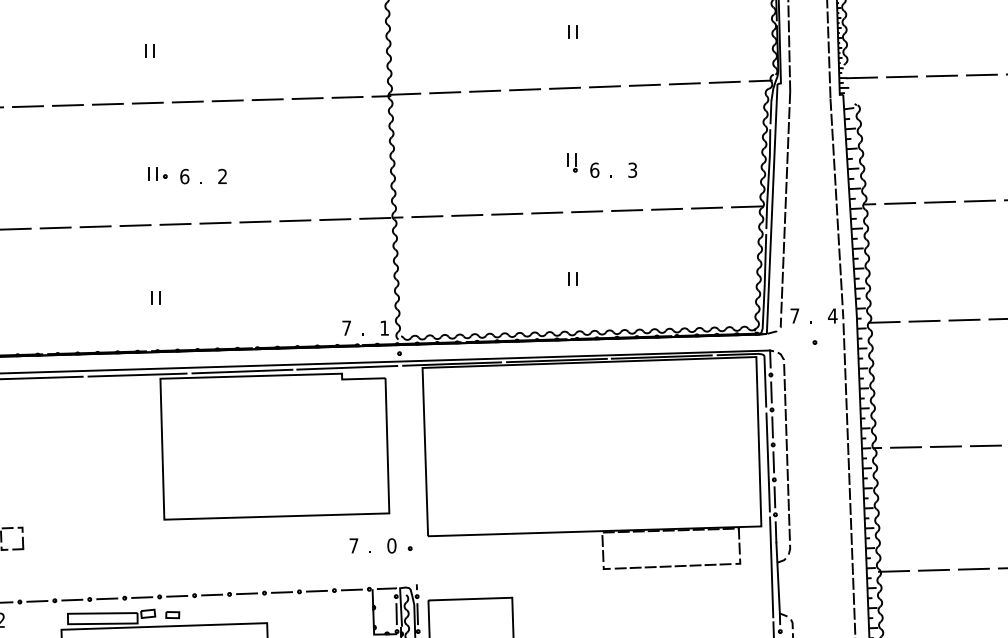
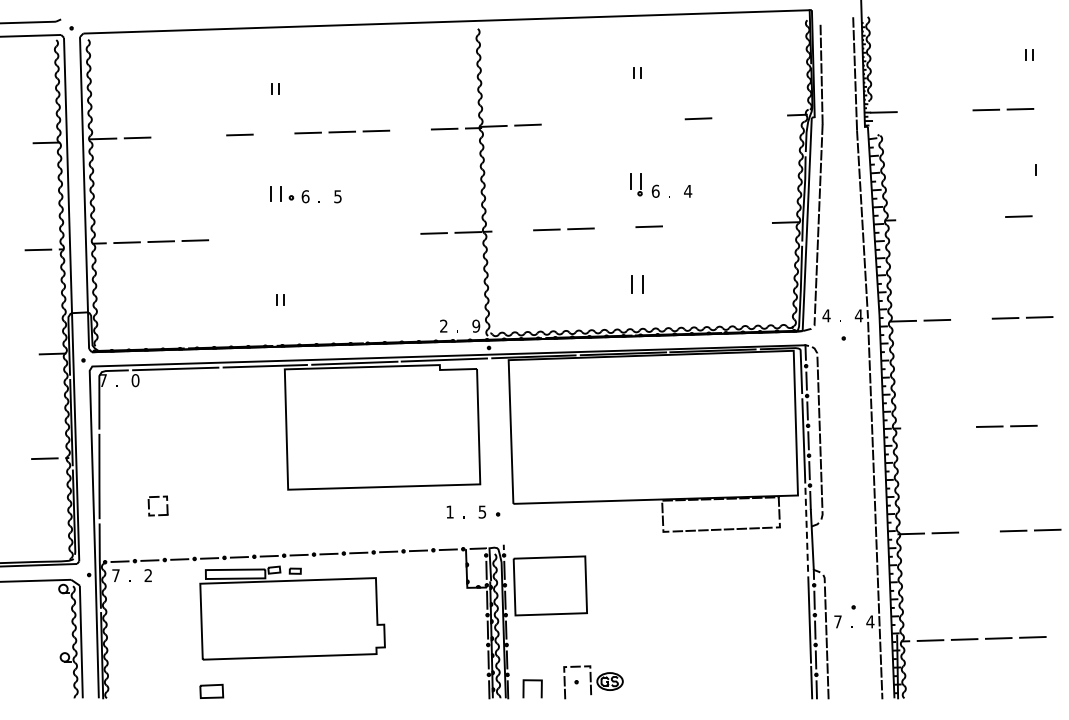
line: (942, 75) -> (952, 110), removed
line: (901, 76) -> (917, 111), removed
line: (724, 81) -> (766, 115), removed
line: (684, 83) -> (732, 117), removed
line: (605, 86) -> (664, 119), removed
line: (565, 87) -> (630, 120), removed
line: (525, 89) -> (596, 122), removed
line: (484, 90) -> (561, 123), removed
line: (307, 97) -> (410, 129), removed
line: (147, 102) -> (273, 133), removed
line: (67, 104) -> (205, 135), removed
line: (27, 106) -> (171, 136), removed
part: (572, 163) -> (636, 185), size x1.4
text: (633, 169) -> (688, 190), 3 -> 4
part: (157, 172) -> (282, 193), size x1.4
text: (222, 176) -> (337, 196), 2 -> 5
line: (979, 200) -> (984, 217), removed
line: (939, 202) -> (950, 218), removed
line: (900, 203) -> (916, 219), removed
line: (706, 207) -> (751, 223), removed
line: (667, 209) -> (717, 224), removed
line: (627, 210) -> (683, 225), removed
line: (546, 212) -> (614, 227), removed
line: (427, 216) -> (512, 230), removed
line: (294, 220) -> (399, 234), removed
line: (254, 221) -> (365, 235), removed
line: (215, 223) -> (331, 236), removed
line: (175, 224) -> (297, 237), removed
line: (135, 225) -> (263, 238), removed
line: (95, 226) -> (229, 239), removed
part: (573, 279) -> (637, 284), size x1.6
text: (794, 315) -> (826, 315), 7 -> 4
line: (964, 319) -> (971, 318), removed
text: (346, 327) -> (443, 325), 7 -> 2
text: (384, 327) -> (476, 325), 1 -> 9
line: (905, 446) -> (921, 427), removed
line: (945, 446) -> (955, 427), removed
text: (353, 545) -> (449, 511), 7 -> 1
text: (391, 545) -> (482, 511), 0 -> 5
line: (771, 567) -> (806, 530), solid -> dashed
line: (973, 568) -> (979, 531), removed

